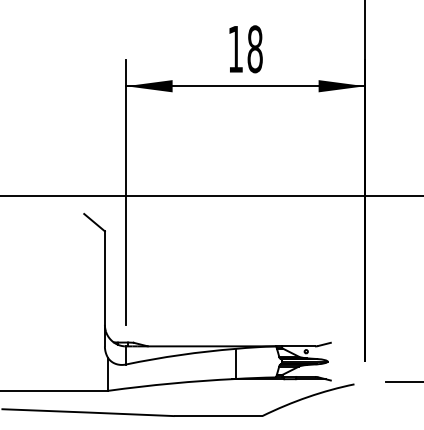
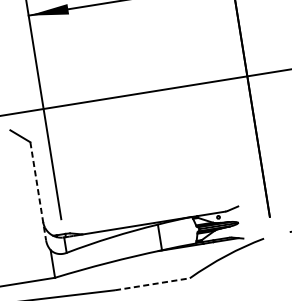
line: (104, 288) -> (37, 191), solid -> dashed
line: (218, 416) -> (152, 284), solid -> dashed

